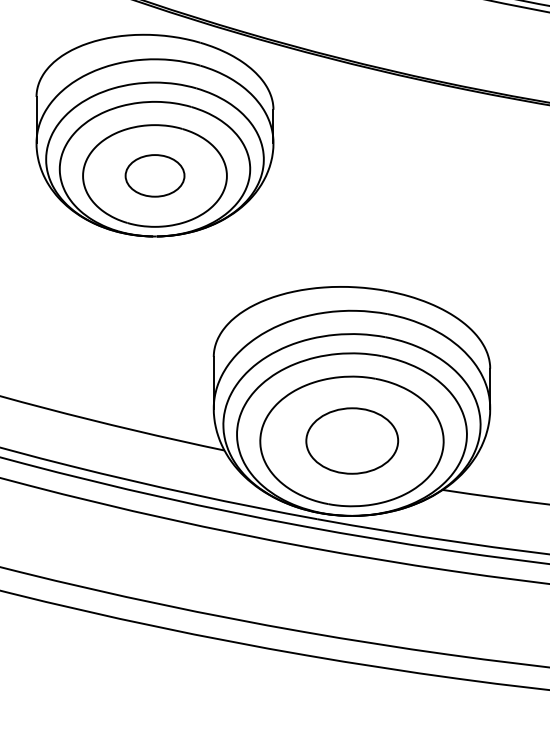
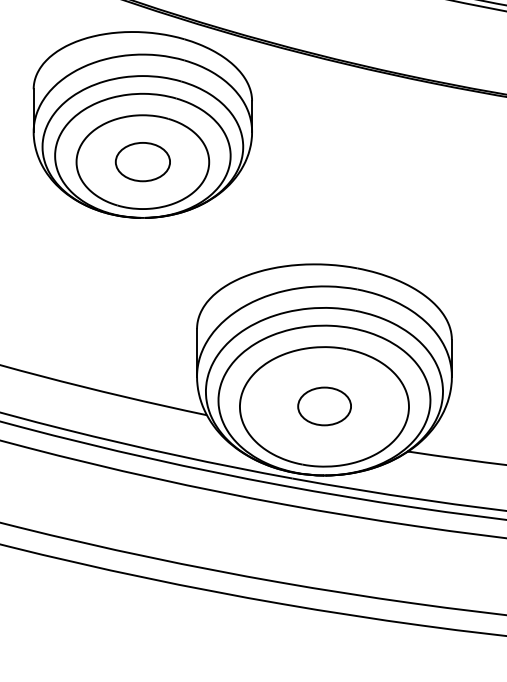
part: (351, 440) -> (324, 405), size x0.62

